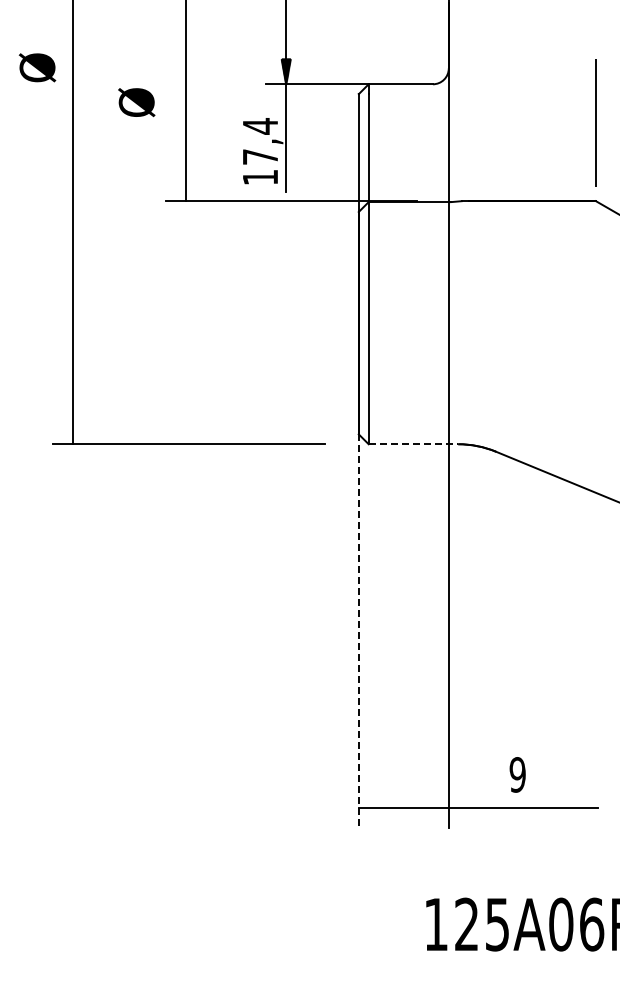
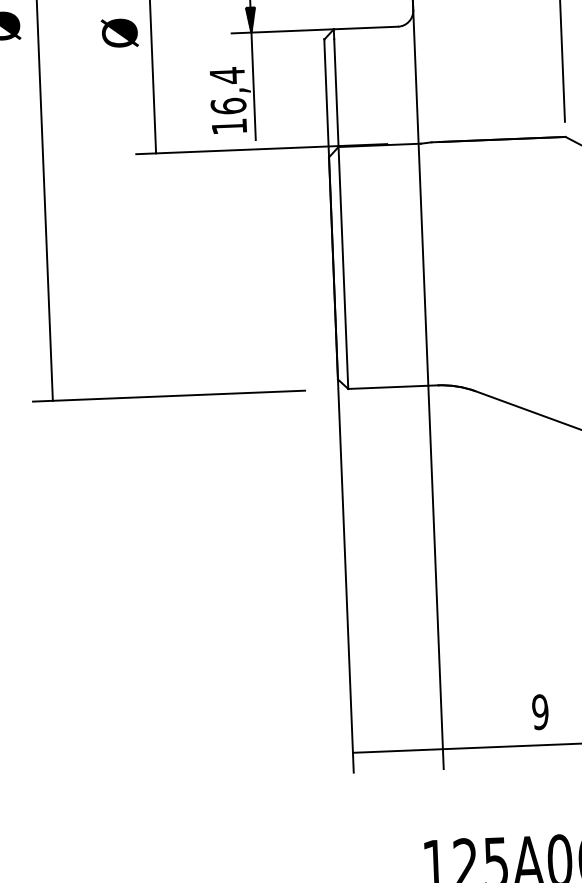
text: (136, 102) -> (119, 33), moved
text: (260, 156) -> (228, 105), 17,4 -> 16,4
line: (413, 444) -> (393, 387), dashed -> solid
line: (358, 631) -> (345, 576), dashed -> solid
text: (517, 774) -> (540, 711), moved

